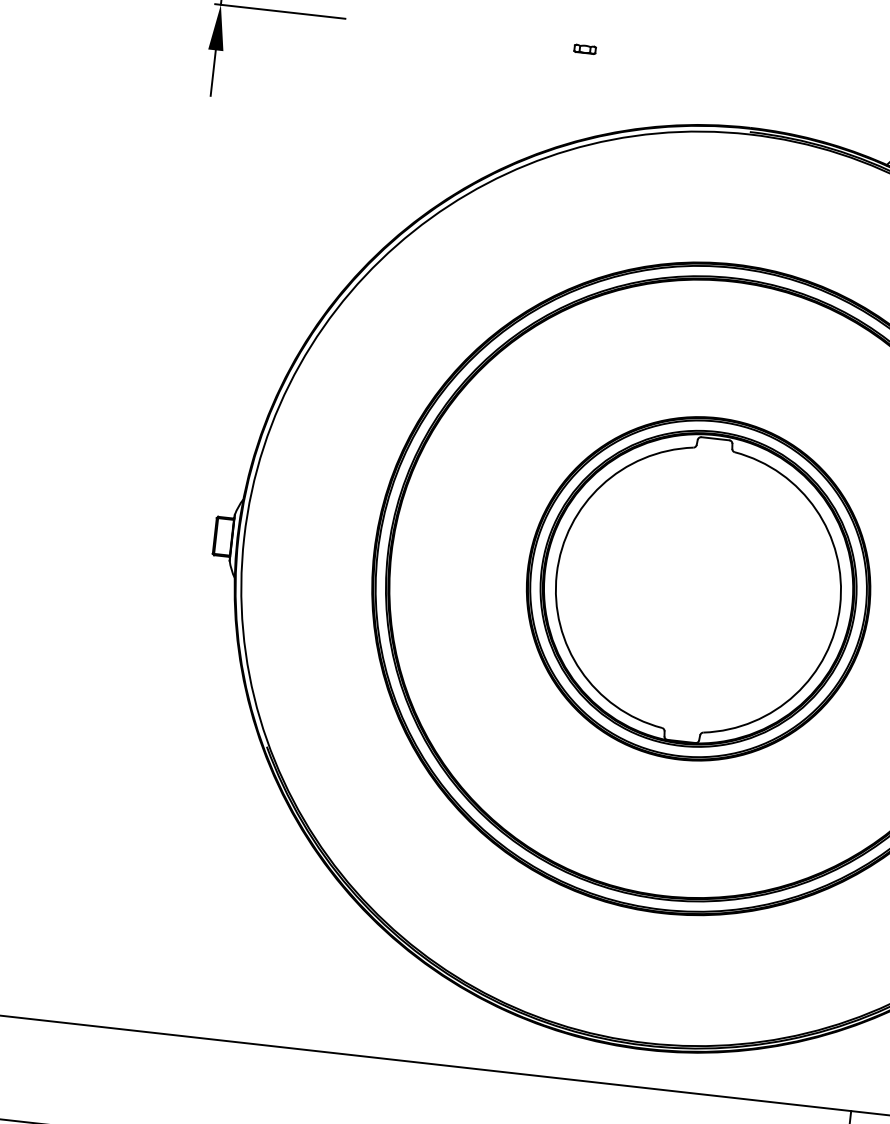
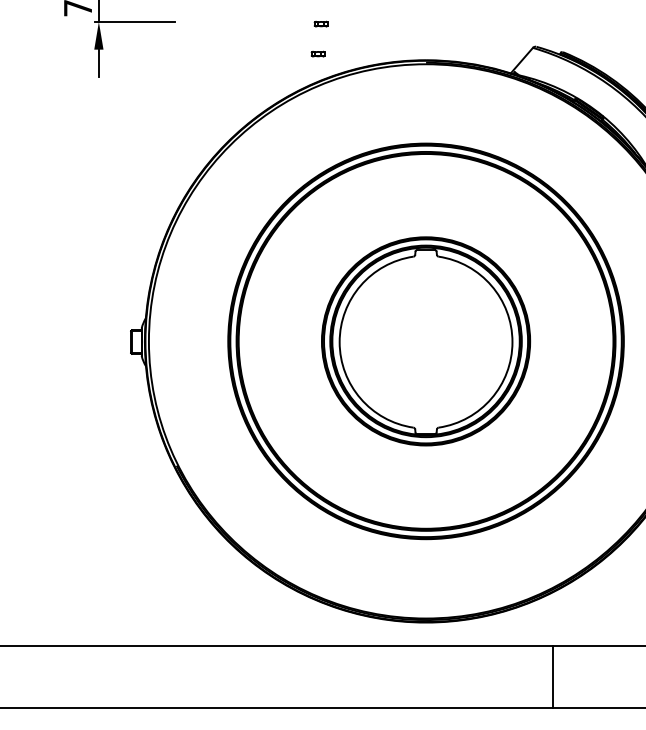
part: (573, 96) -> (317, 53), added

